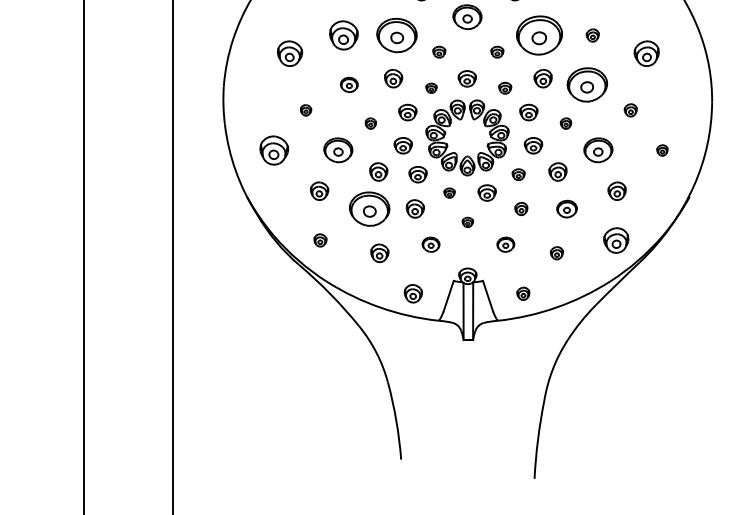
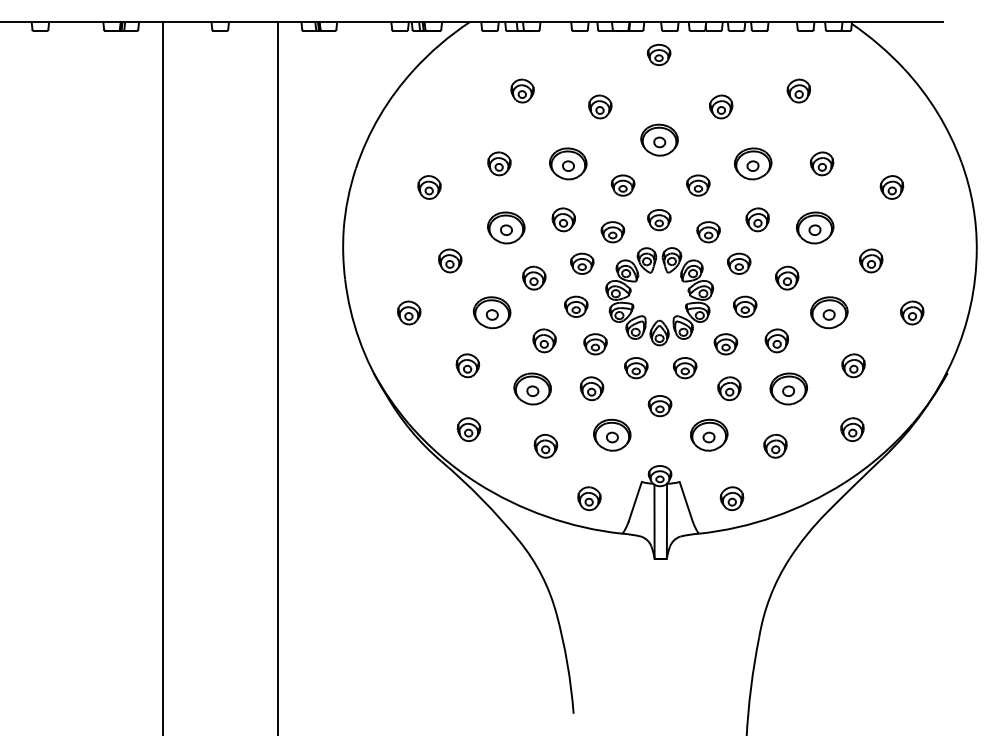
part: (344, 35) -> (499, 163), size x0.62
part: (397, 35) -> (568, 163), size x0.71
part: (539, 35) -> (753, 163), size x0.62
part: (592, 35) -> (821, 163), size x1.43
part: (438, 52) -> (622, 185), size x1.43
part: (497, 52) -> (698, 185), size x1.43
part: (290, 53) -> (429, 187), size x0.71
part: (646, 53) -> (891, 187), size x0.71
part: (349, 84) -> (506, 227), size x1.67
part: (587, 84) -> (815, 227), size x0.71
part: (431, 88) -> (612, 232), size x1.67
part: (505, 88) -> (708, 232), size x1.43
part: (306, 110) -> (450, 260), size x1.67
part: (630, 110) -> (871, 260), size x1.43
part: (371, 123) -> (534, 277), size x1.67
part: (566, 123) -> (787, 277), size x1.67
part: (274, 150) -> (409, 312), size x0.62
part: (662, 150) -> (912, 312), size x1.67
part: (518, 174) -> (725, 344), size x1.43
part: (449, 193) -> (636, 368), size x1.67
part: (369, 208) -> (532, 388), size x0.71
part: (521, 208) -> (729, 388), size x1.43
part: (566, 208) -> (788, 388), size x1.43
part: (467, 222) -> (659, 406), size x1.67
part: (320, 240) -> (468, 429), size x1.43
part: (616, 240) -> (852, 429), size x0.71
part: (431, 244) -> (612, 434), size x1.67
part: (505, 244) -> (709, 434), size x1.67
part: (556, 252) -> (775, 445), size x1.43
part: (522, 293) -> (731, 498), size x1.43

